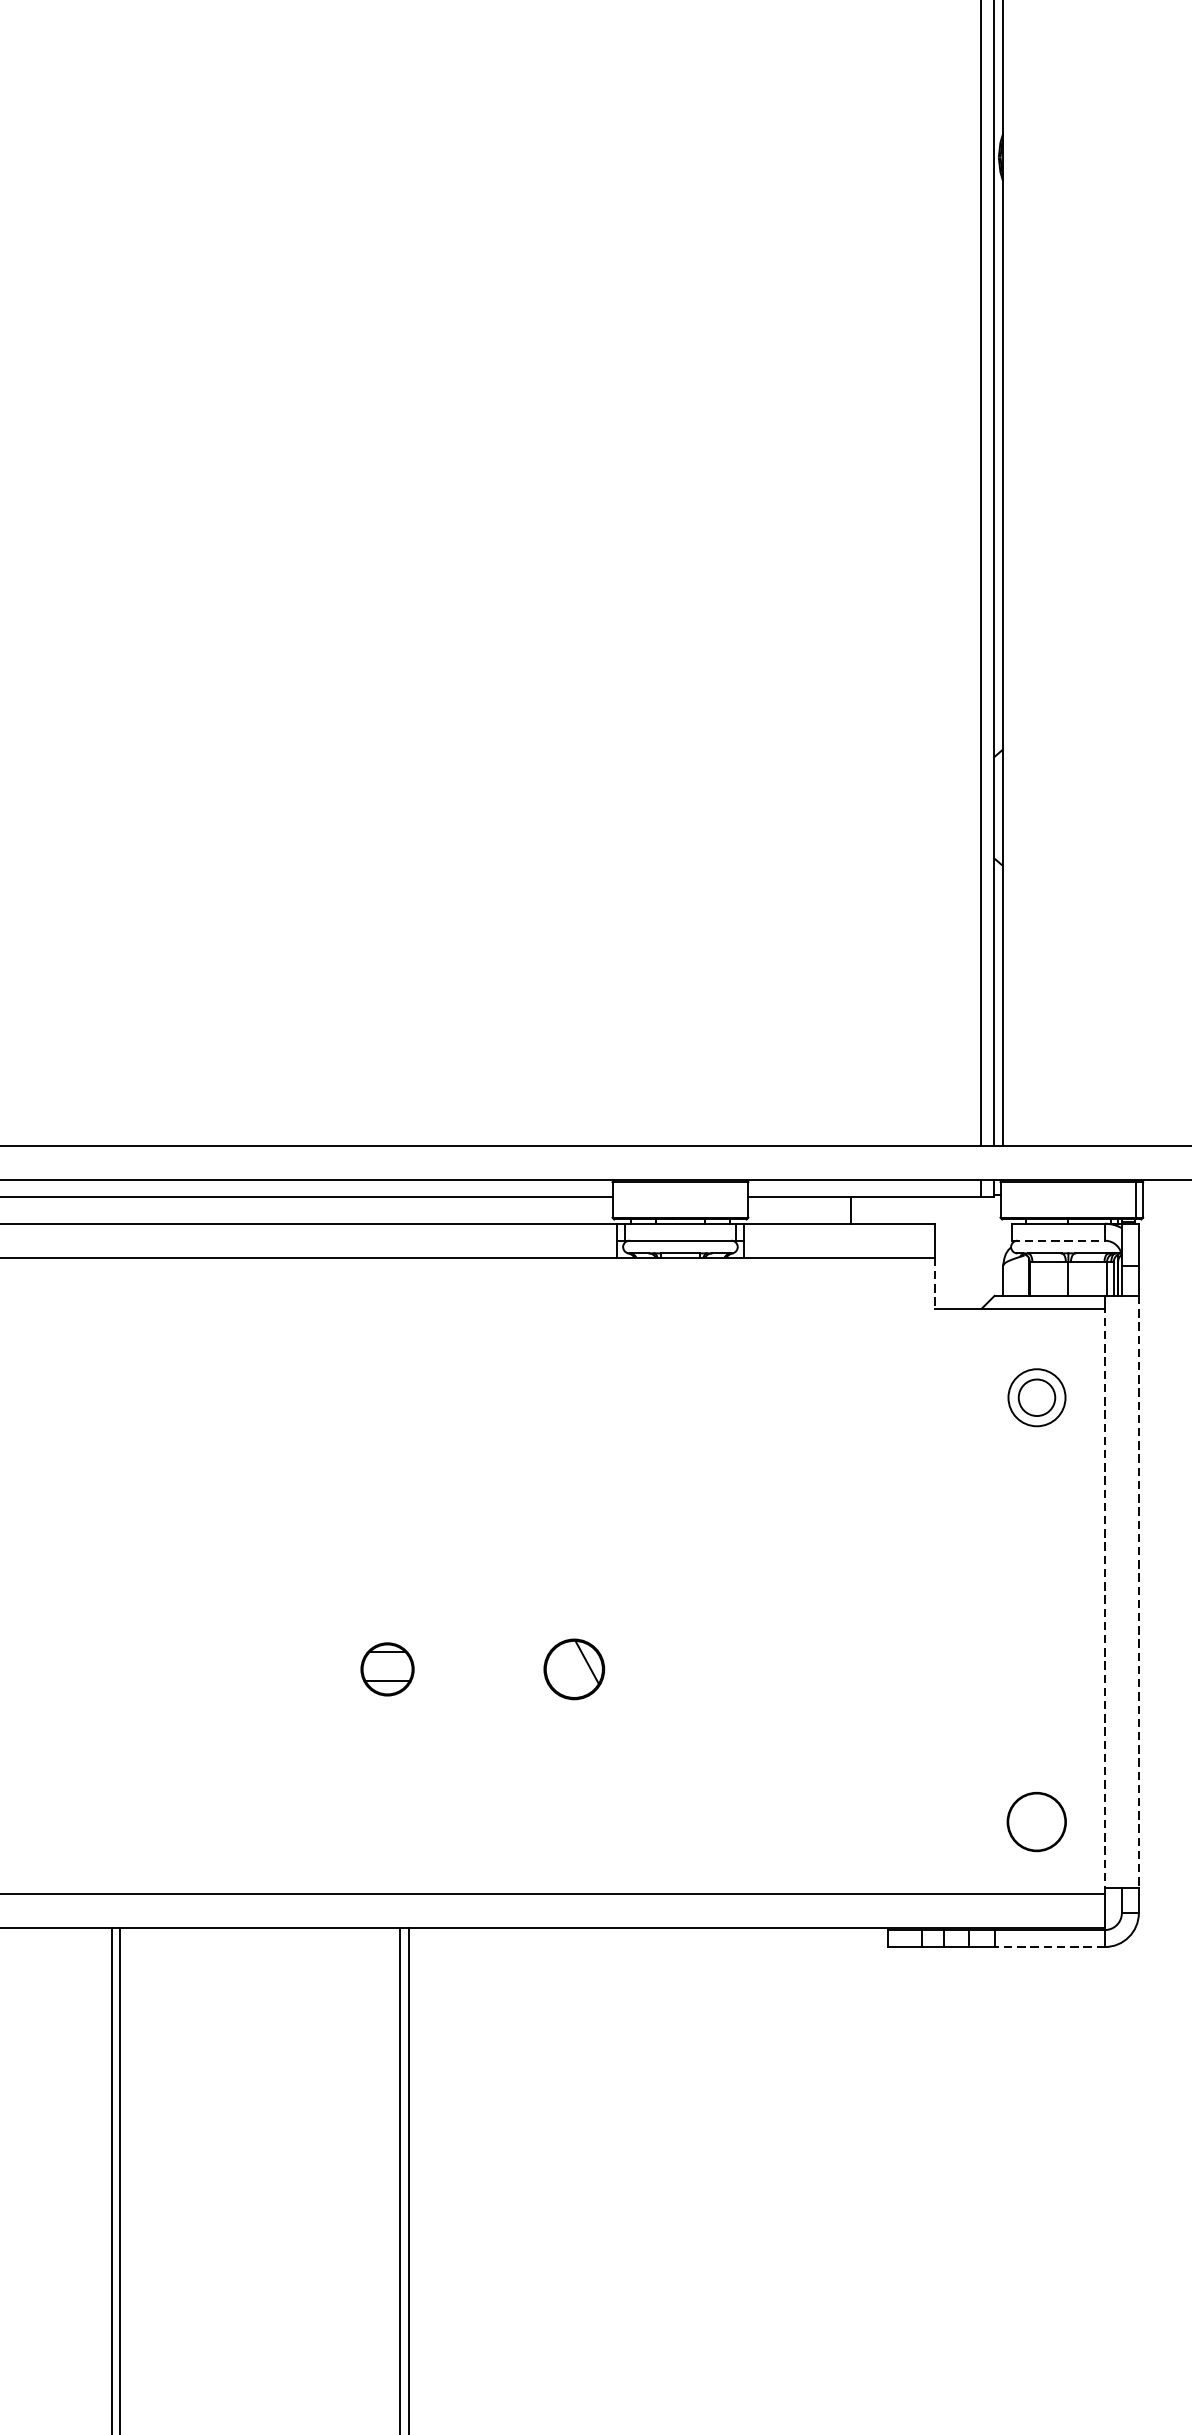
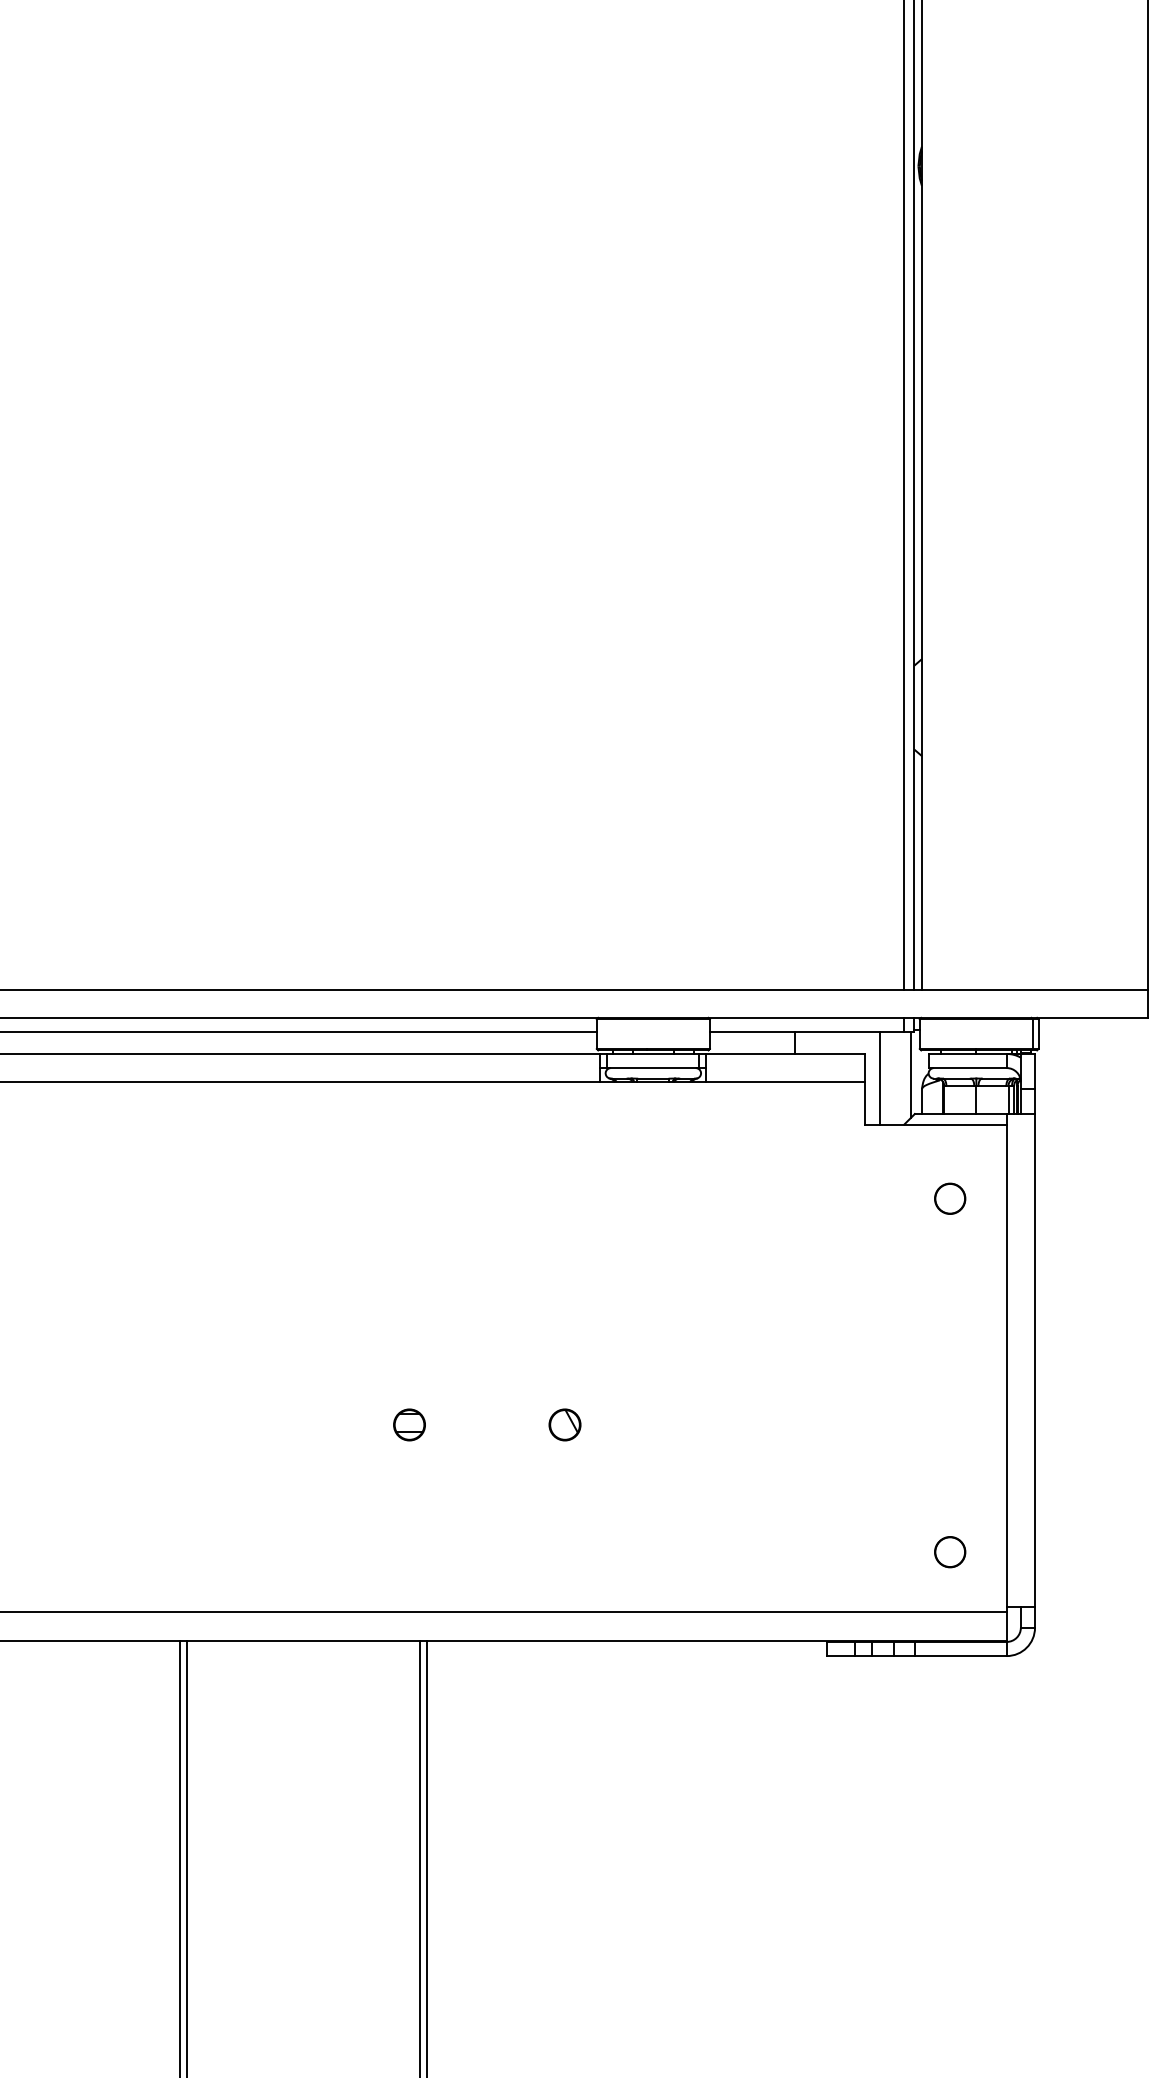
line: (1057, 1241) -> (967, 1068), dashed -> solid
line: (989, 1249) -> (910, 1075), added
line: (953, 1253) -> (880, 1078), added
line: (935, 1283) -> (865, 1103), dashed -> solid
circle: (1037, 1397) -> (950, 1198), size x0.62
line: (1139, 1591) -> (1035, 1360), dashed -> solid
line: (1104, 1601) -> (1006, 1368), dashed -> solid
part: (387, 1668) -> (409, 1424), size x0.71
part: (573, 1668) -> (564, 1424), size x0.62
circle: (1037, 1822) -> (950, 1552), size x0.62
line: (1049, 1947) -> (960, 1656), dashed -> solid

